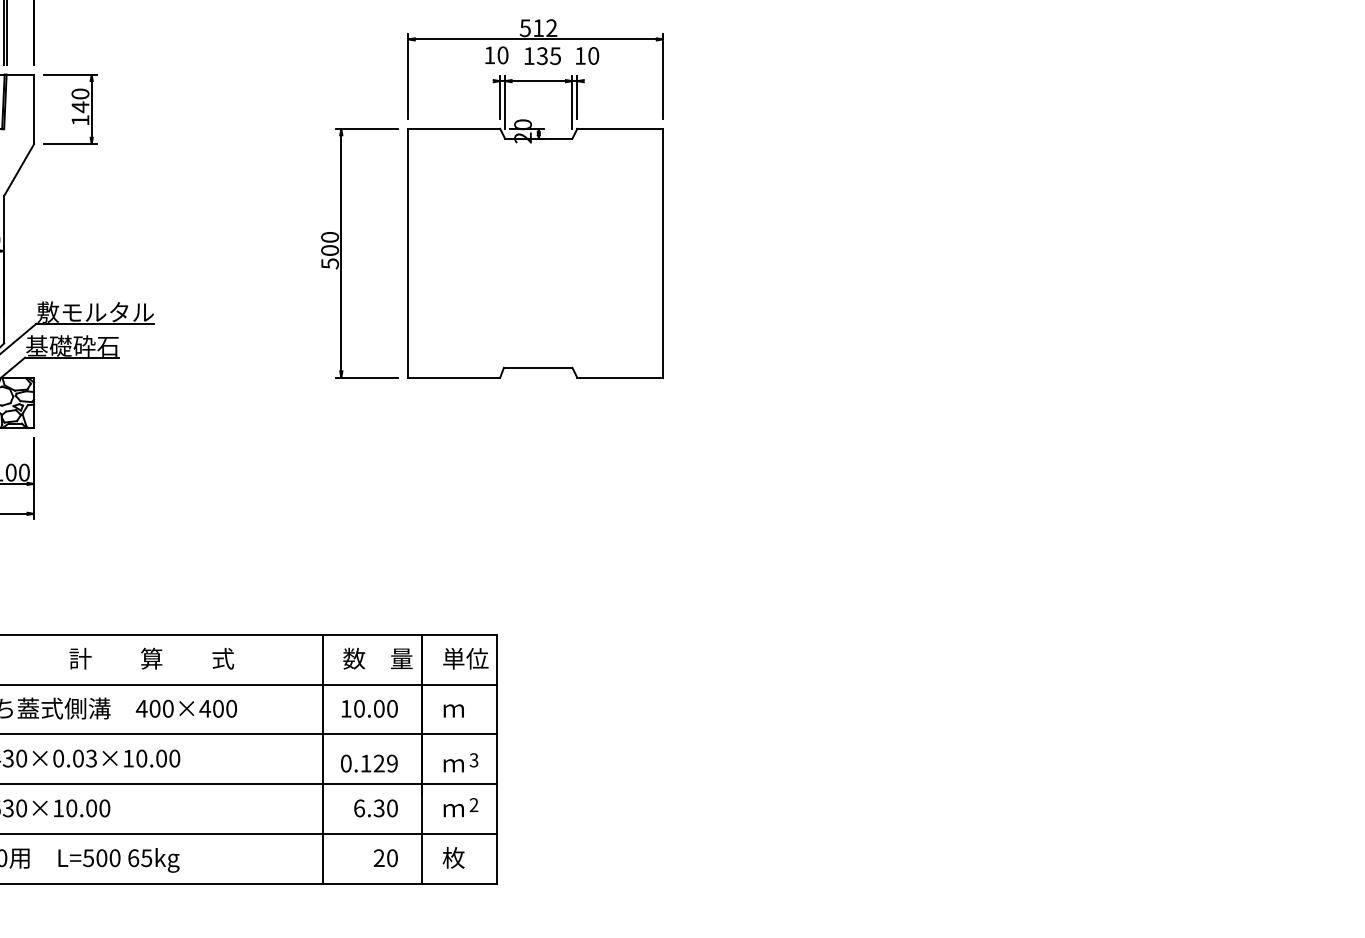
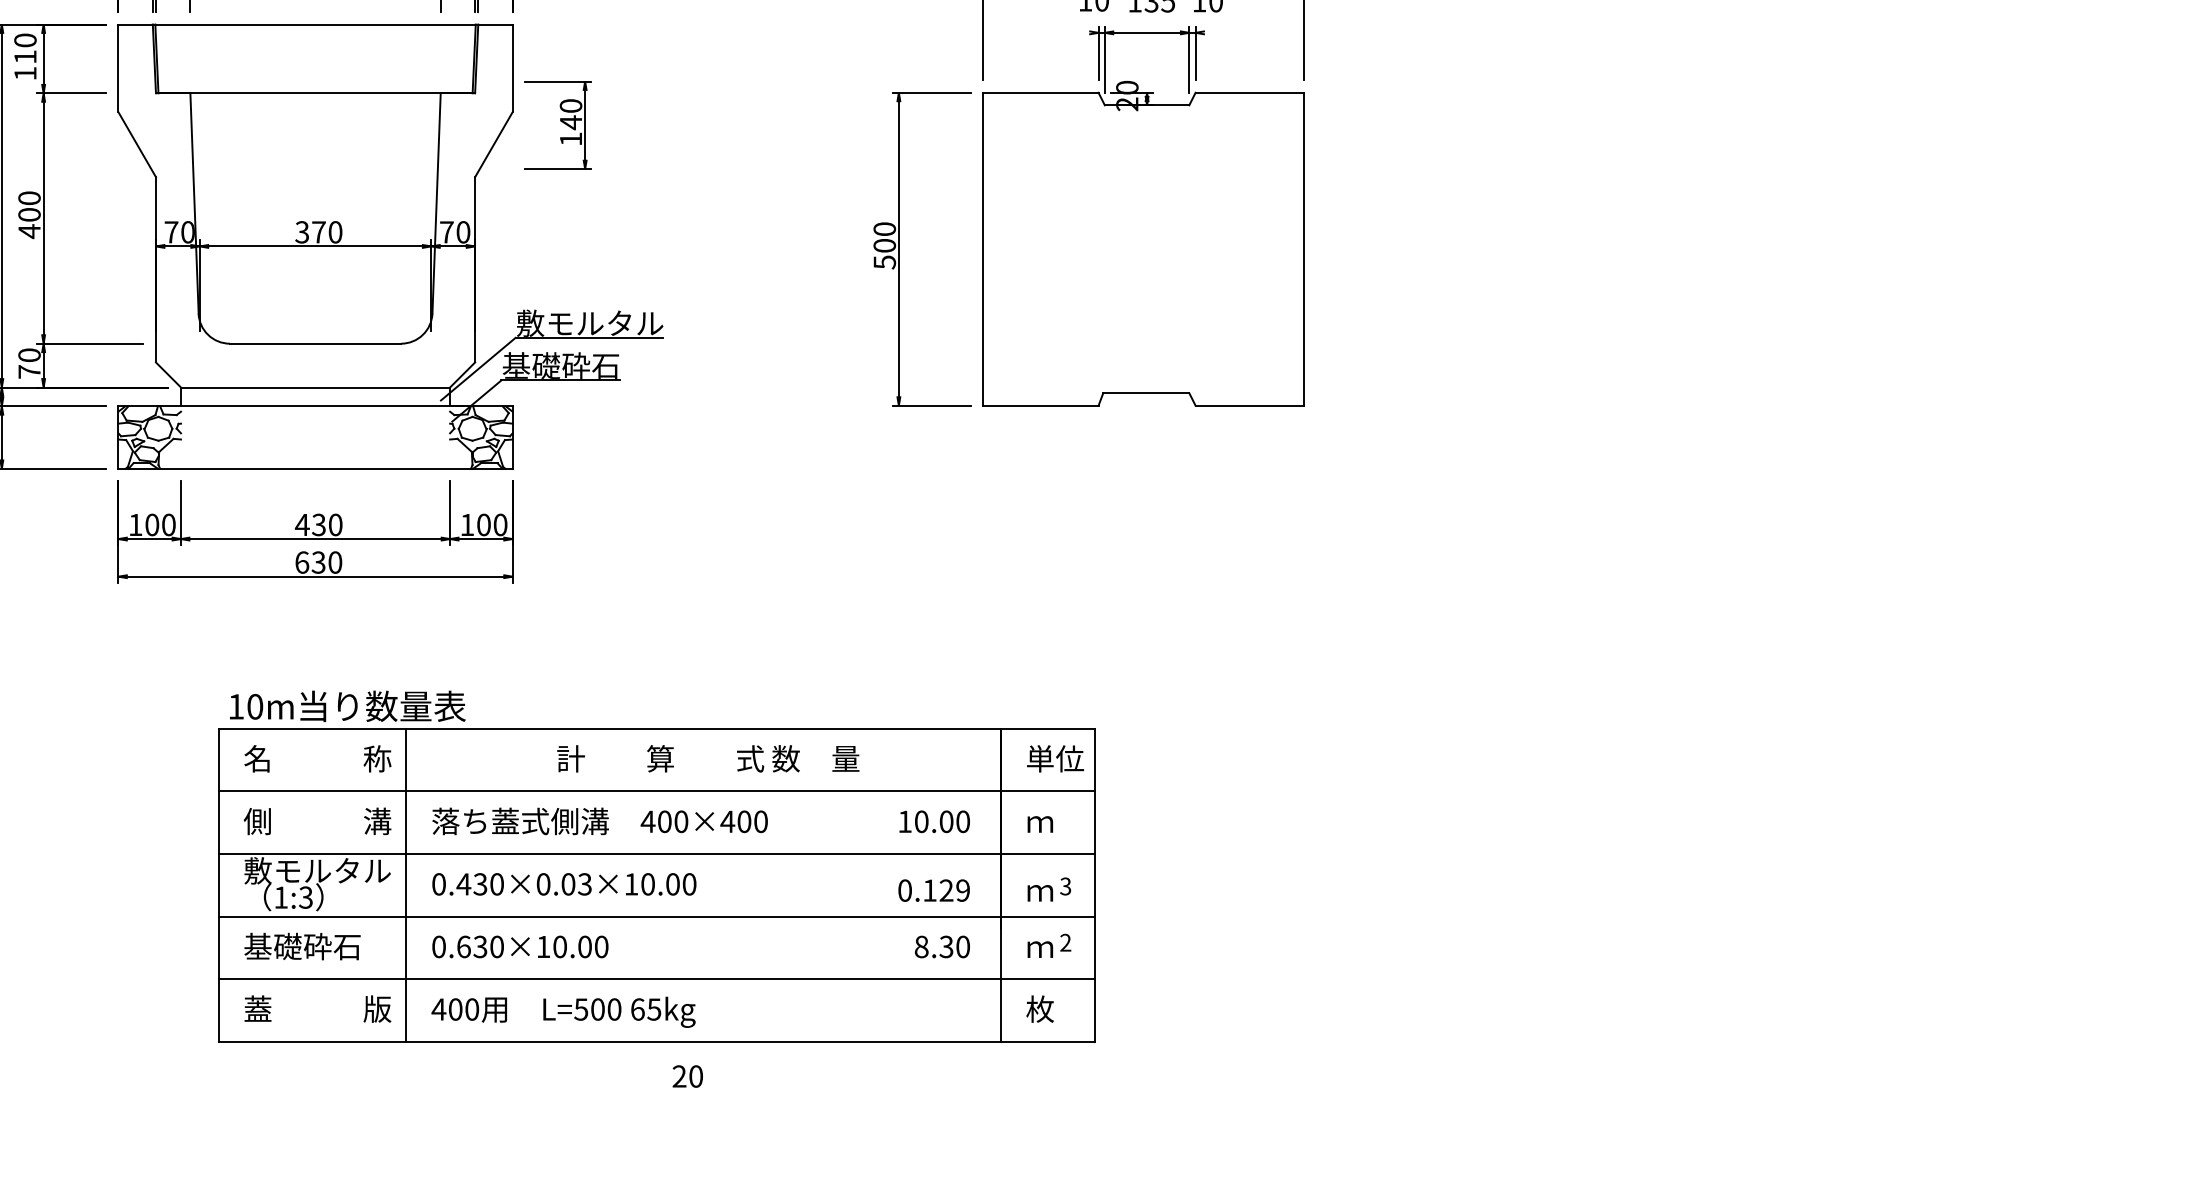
part: (69, 109) -> (557, 125), moved
text: (377, 658) -> (815, 758), moved
line: (322, 758) -> (875, 884), removed
text: (359, 808) -> (921, 946), 6.30 -> 8.30
text: (385, 858) -> (687, 1076), moved

